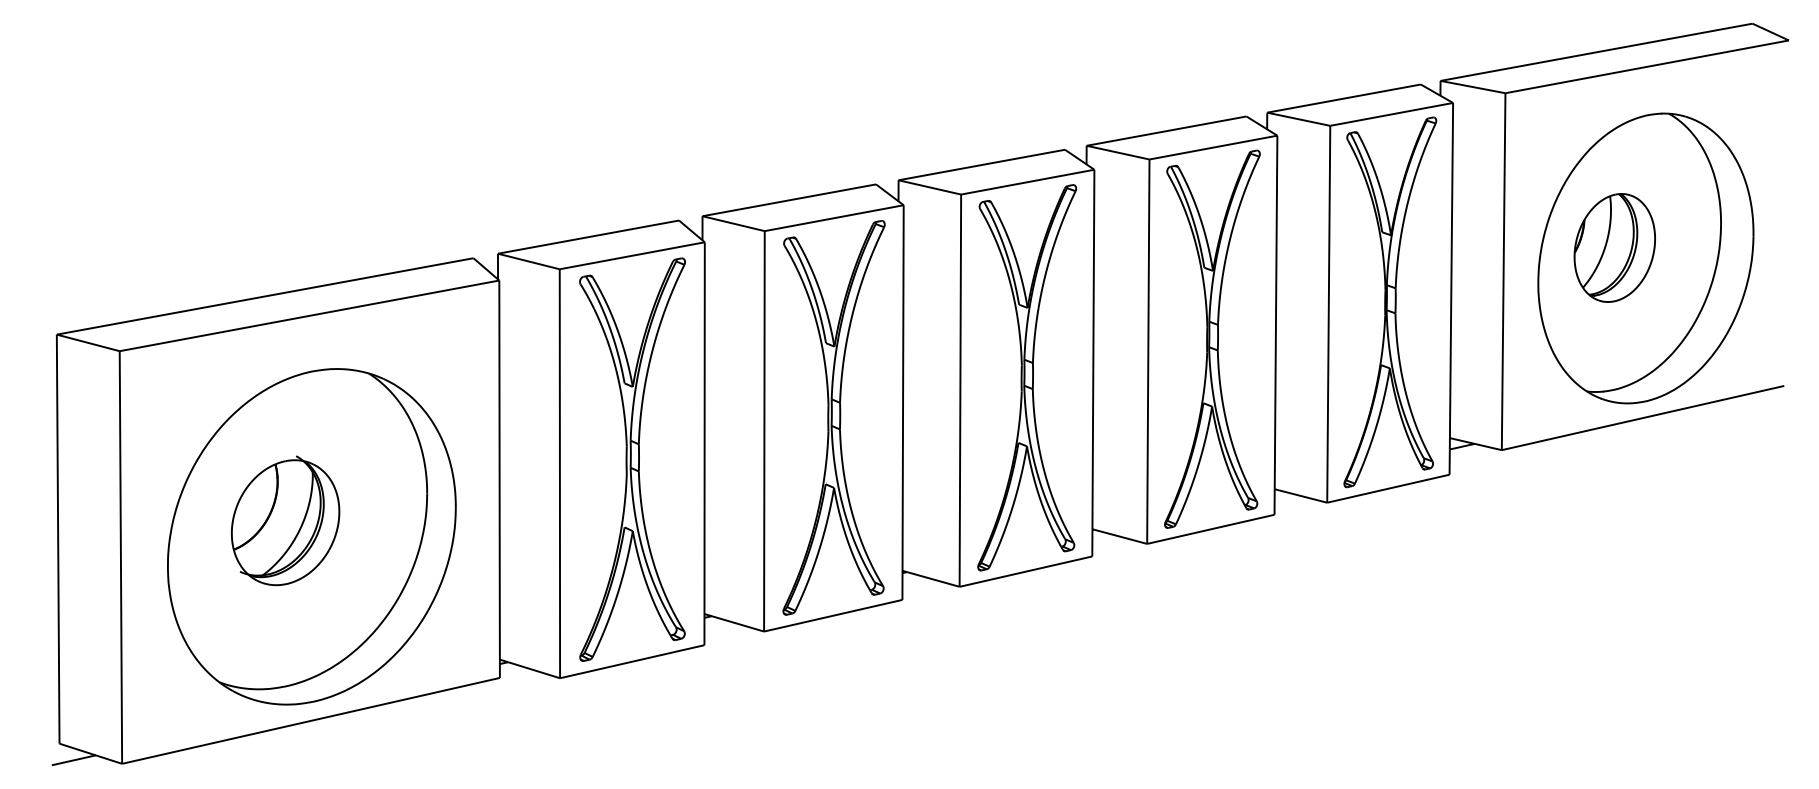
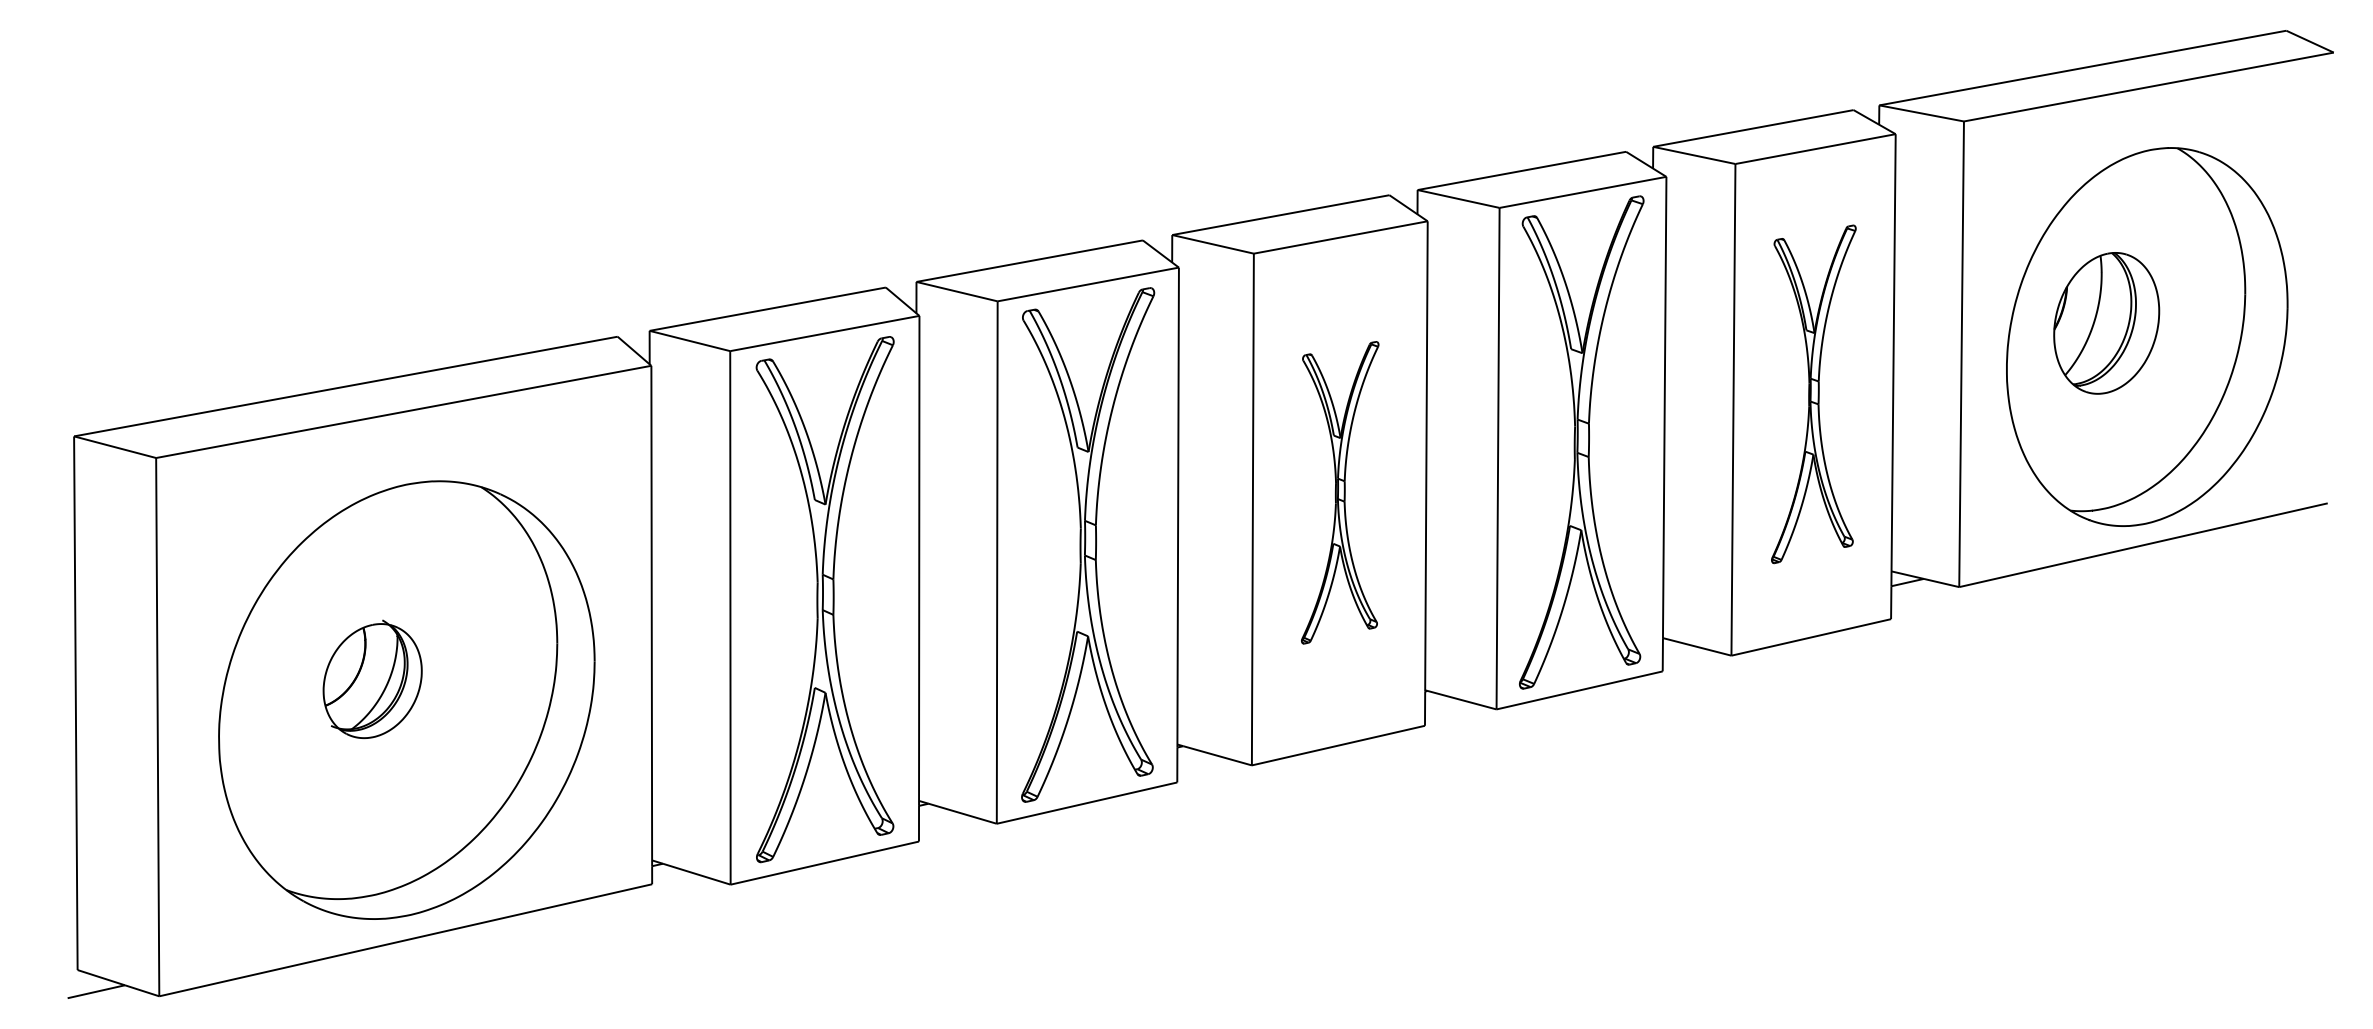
part: (1390, 302) -> (1814, 394), size x0.7
part: (1027, 377) -> (1340, 492), size x0.6
part: (285, 520) -> (372, 678), size x0.7

